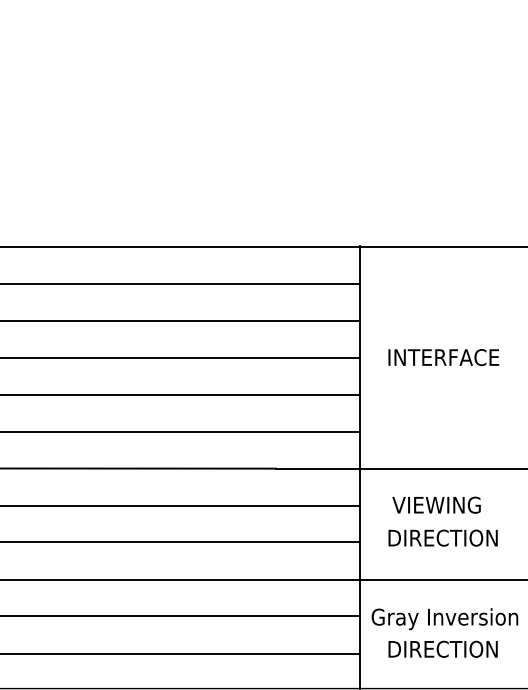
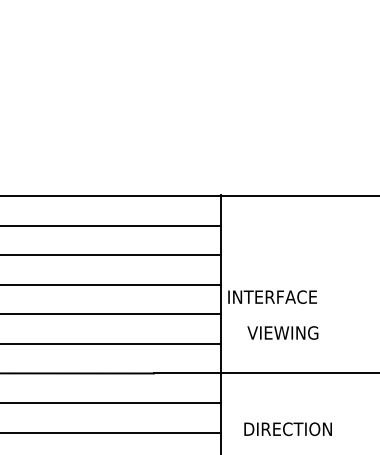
text: (443, 357) -> (272, 297), moved
text: (436, 504) -> (282, 332), moved

